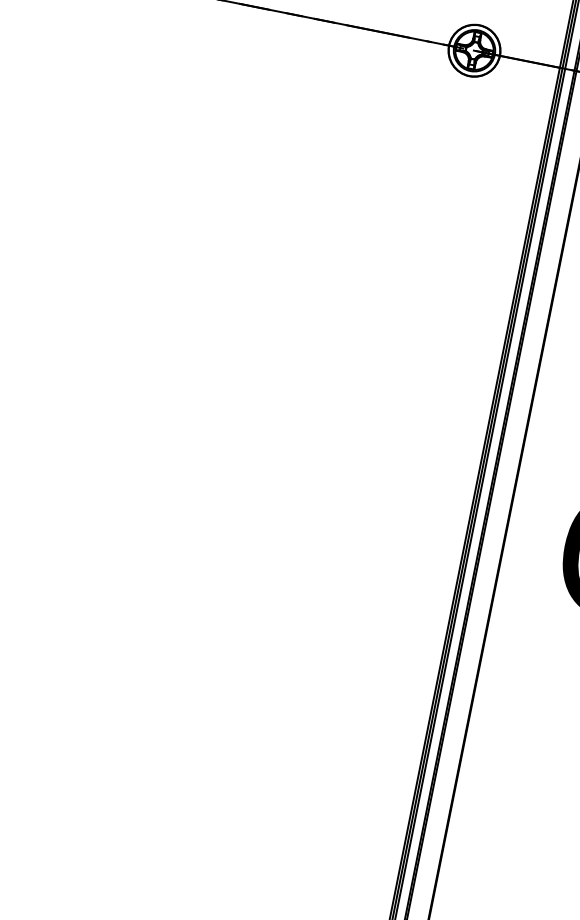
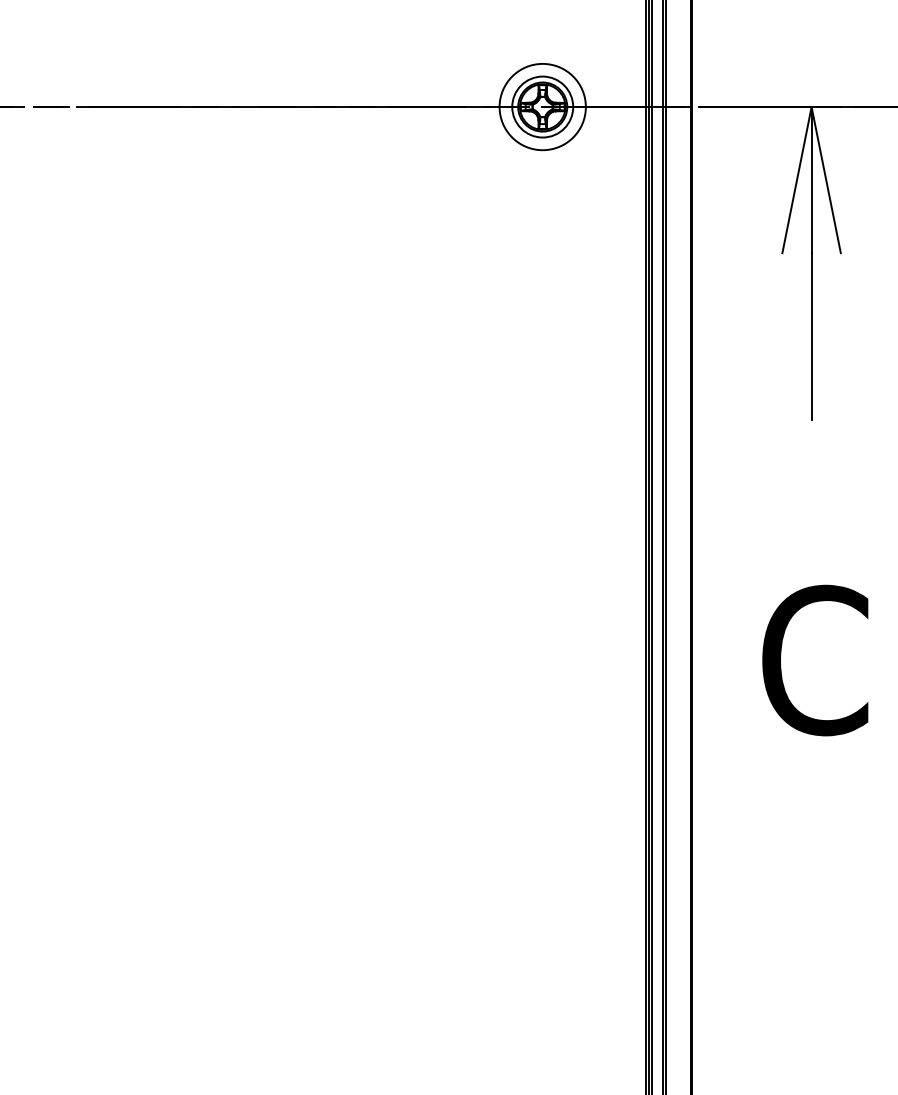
circle: (474, 50) -> (542, 106), size x1.4

